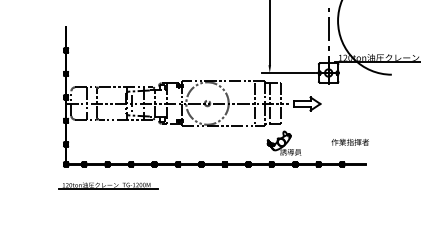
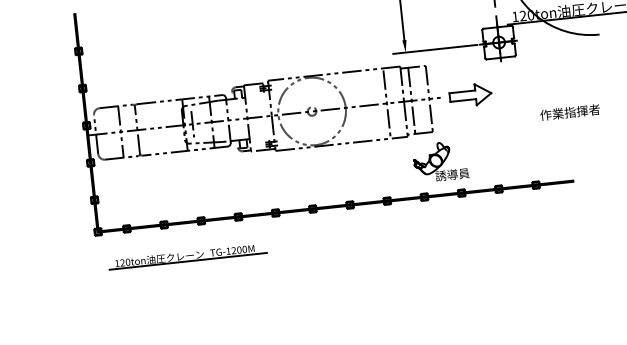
text: (349, 141) -> (568, 111), moved
part: (108, 185) -> (187, 256), moved

